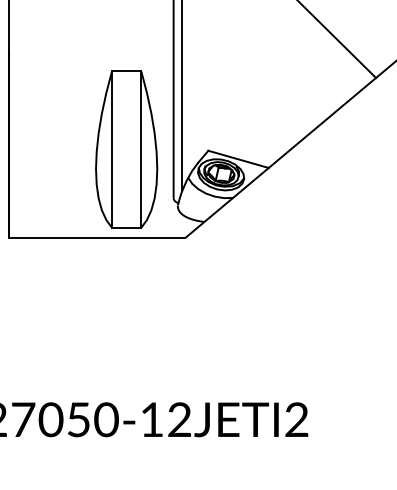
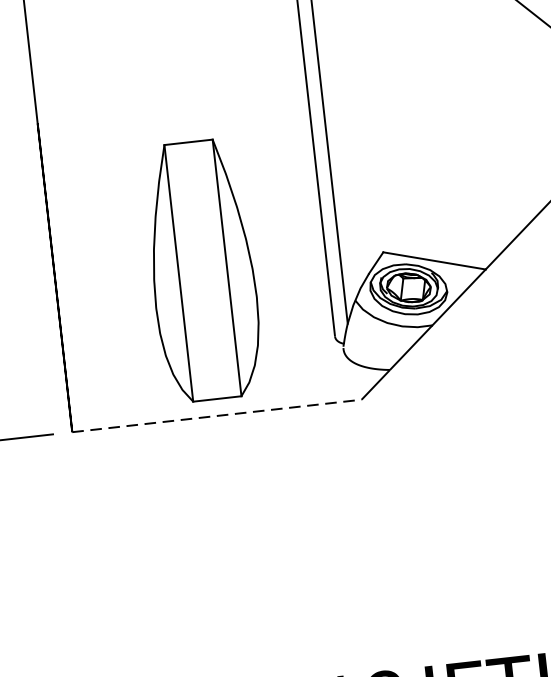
part: (126, 149) -> (202, 270), moved
line: (97, 237) -> (217, 415), solid -> dashed

